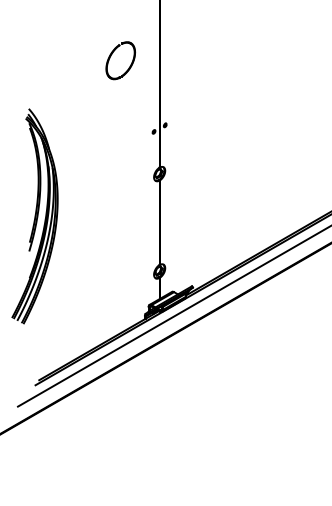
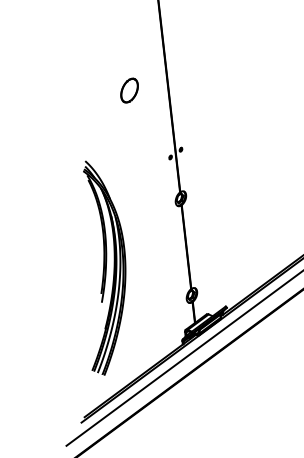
part: (120, 60) -> (129, 90), size x0.62
part: (34, 216) -> (103, 267), moved

